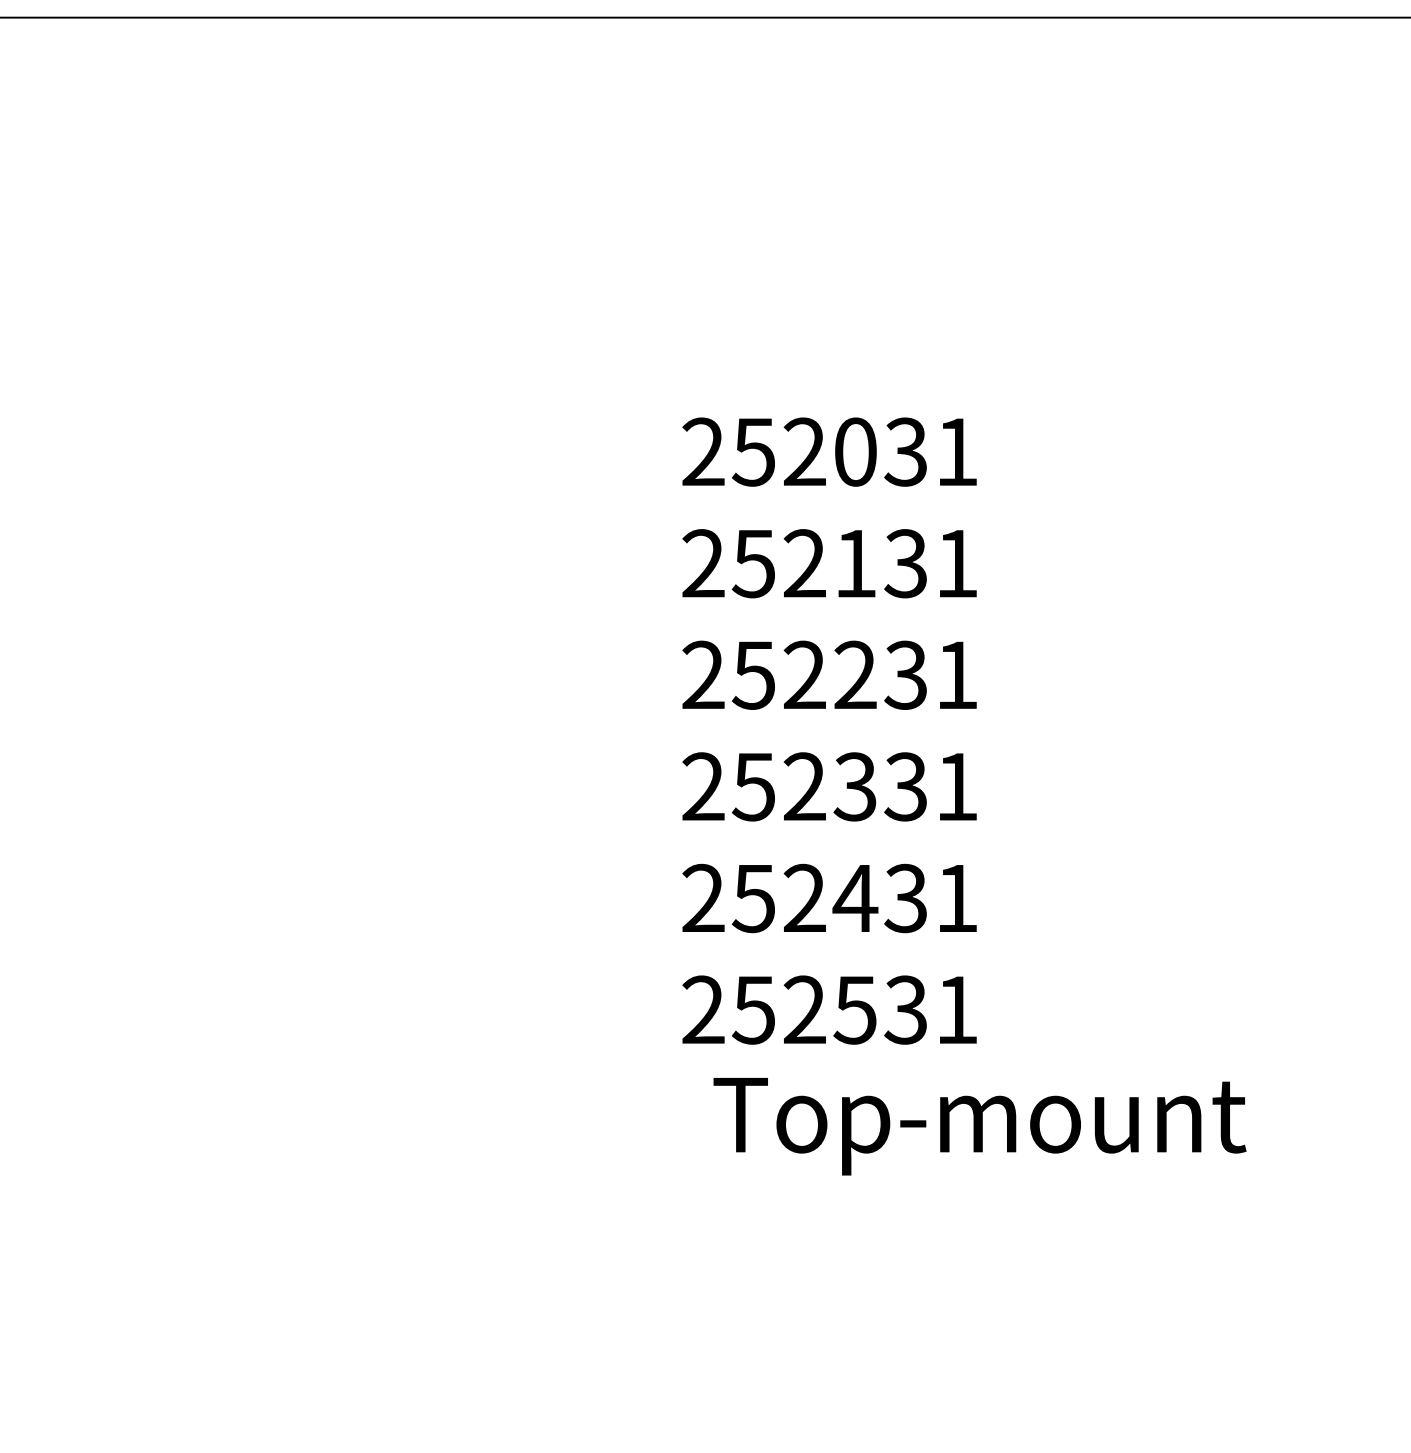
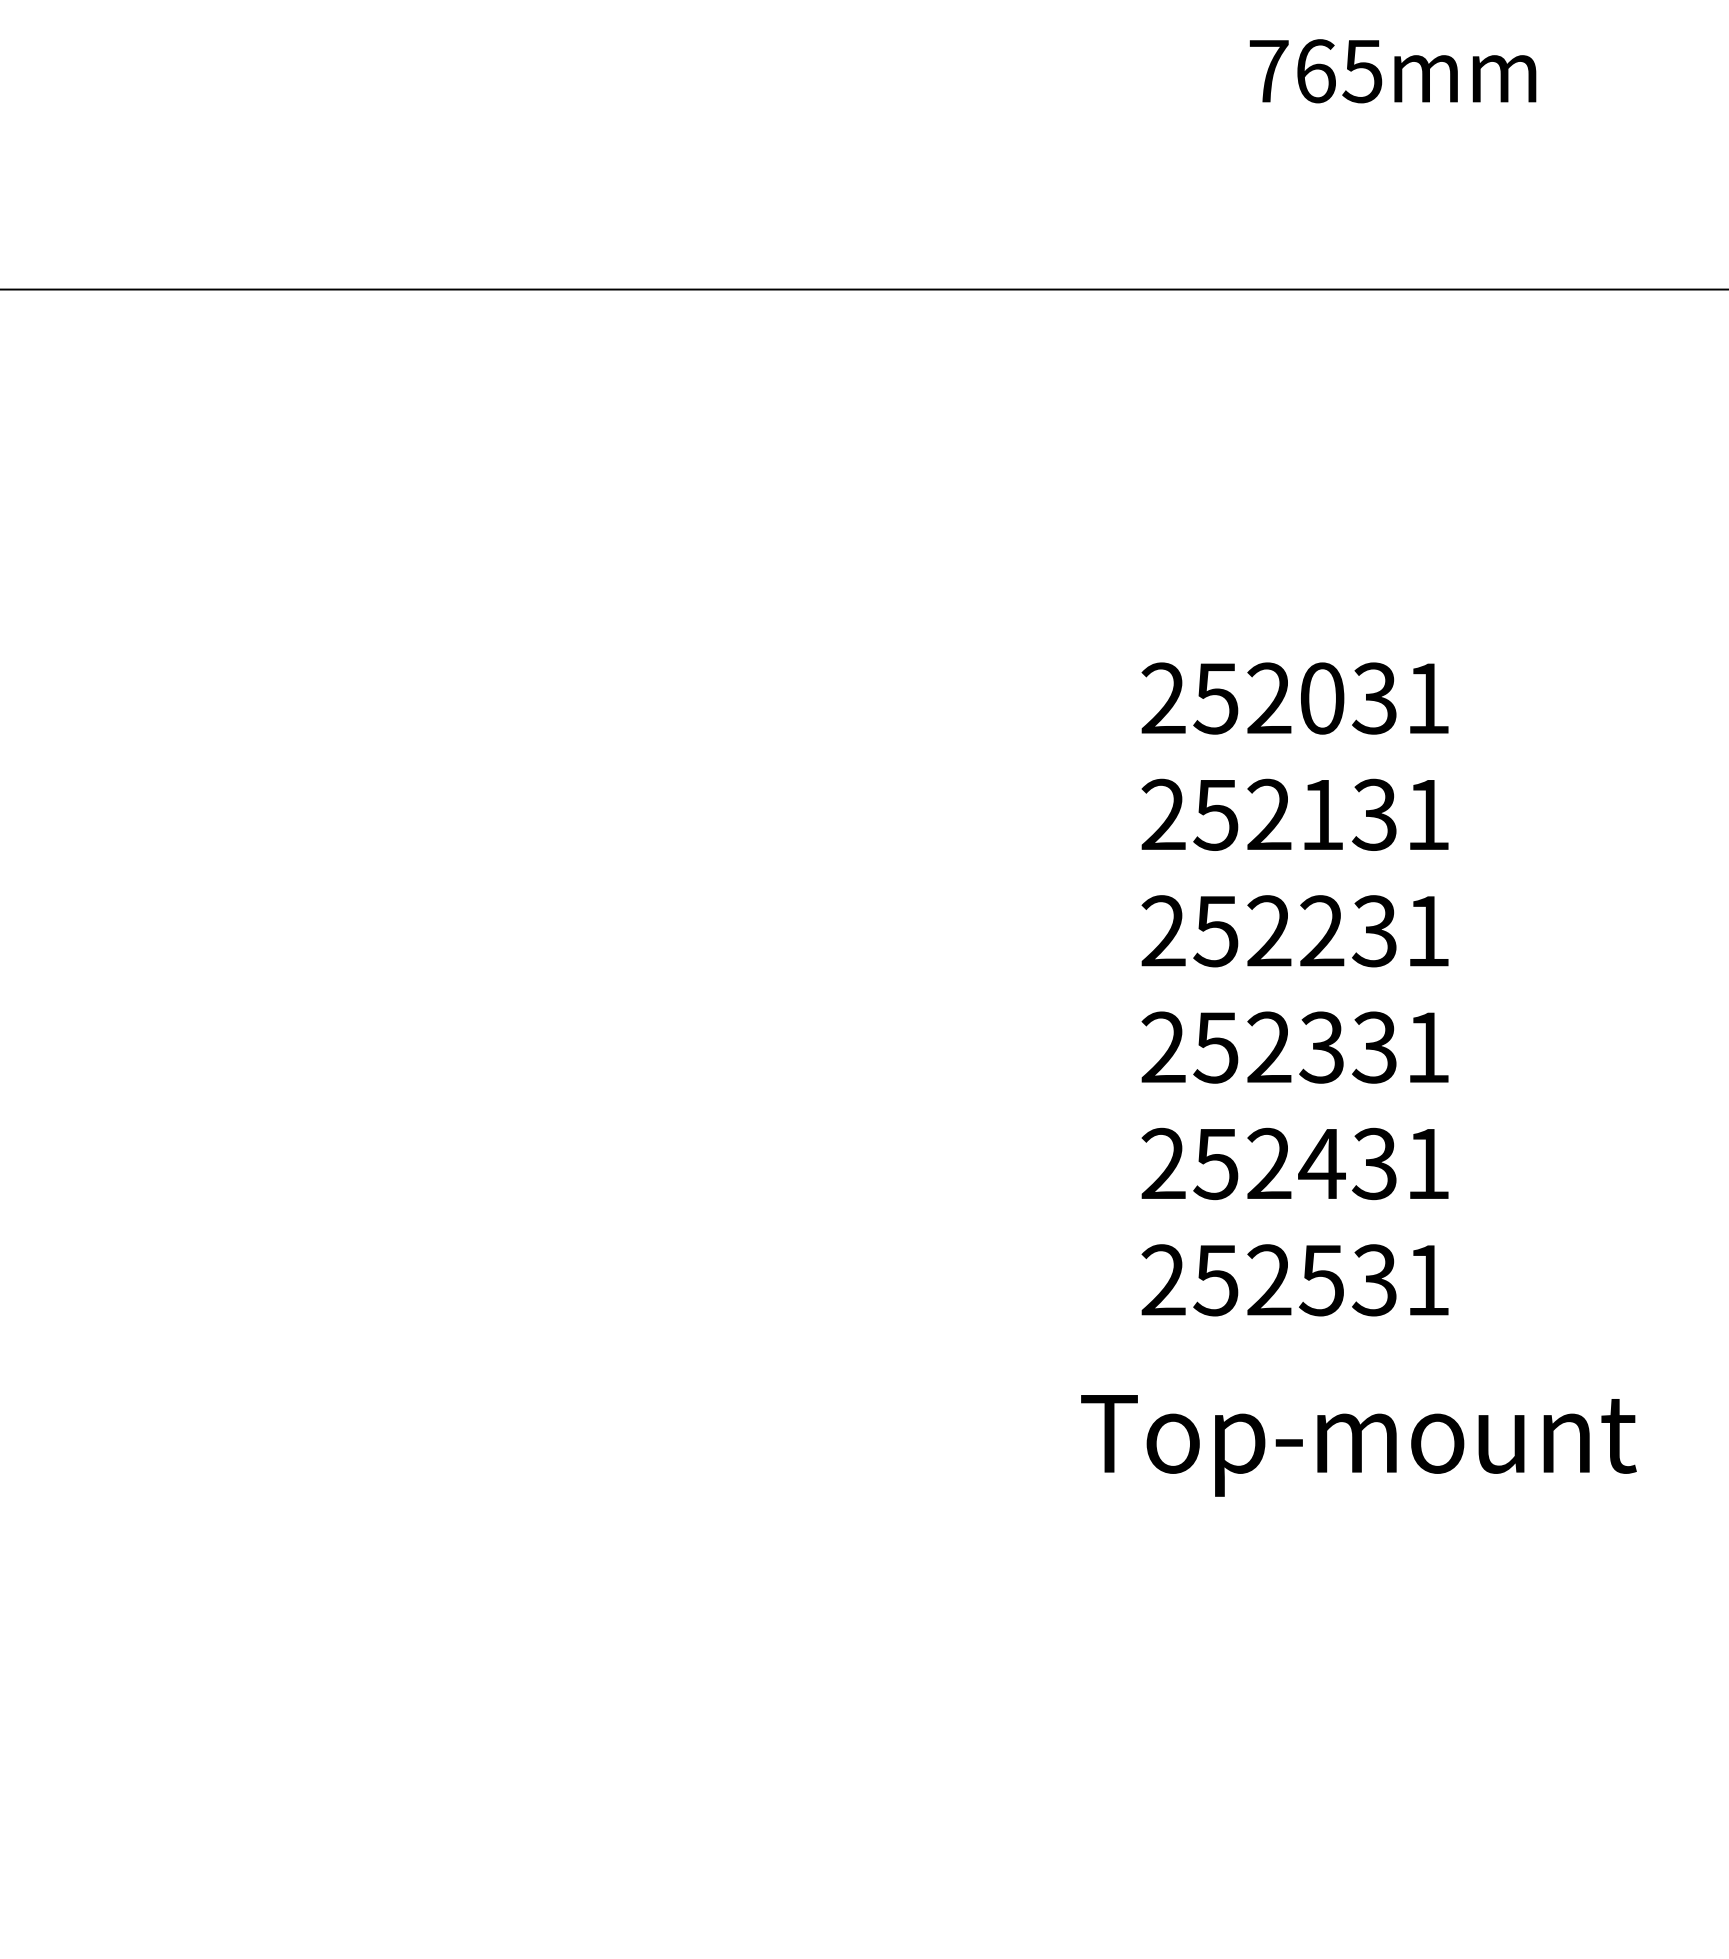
text: (829, 731) -> (1294, 989), moved

